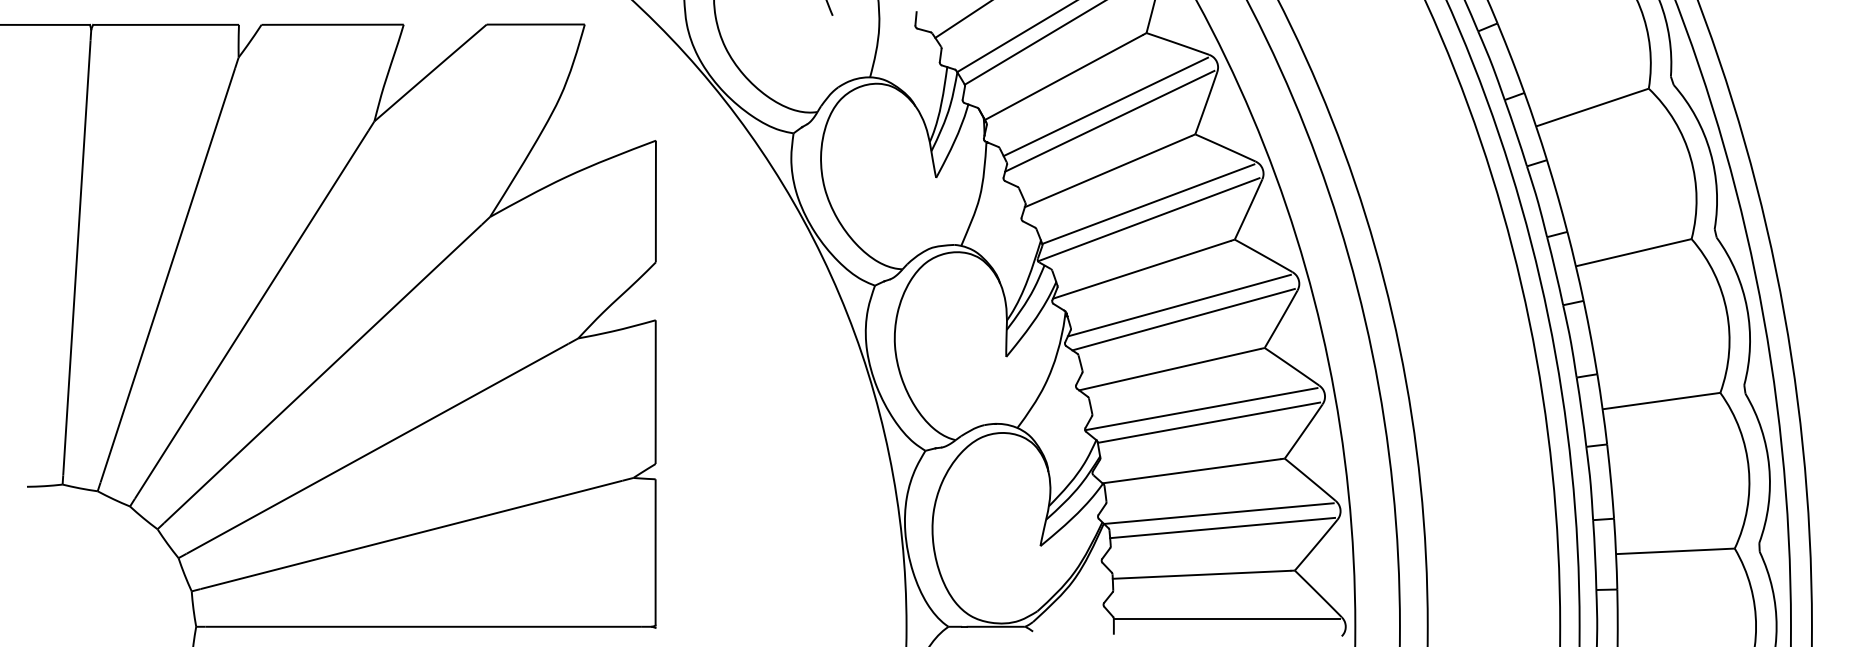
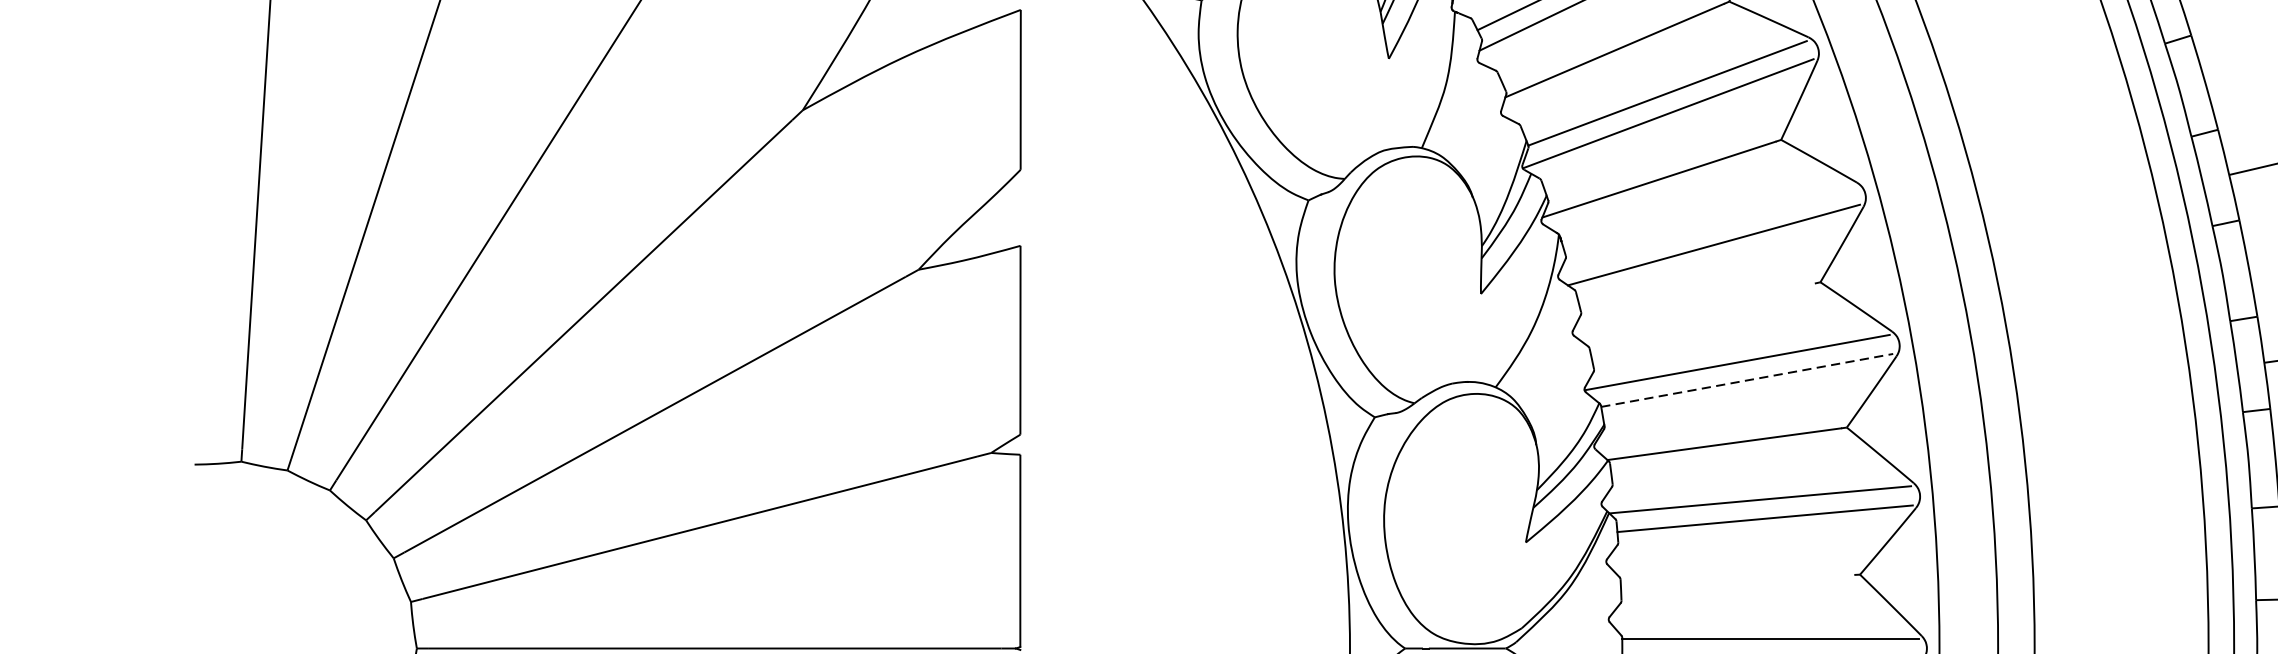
line: (1178, 305) -> (1707, 226), removed
line: (1169, 369) -> (1695, 310), removed
line: (1208, 422) -> (1746, 380), solid -> dashed
line: (1201, 574) -> (1737, 579), removed

